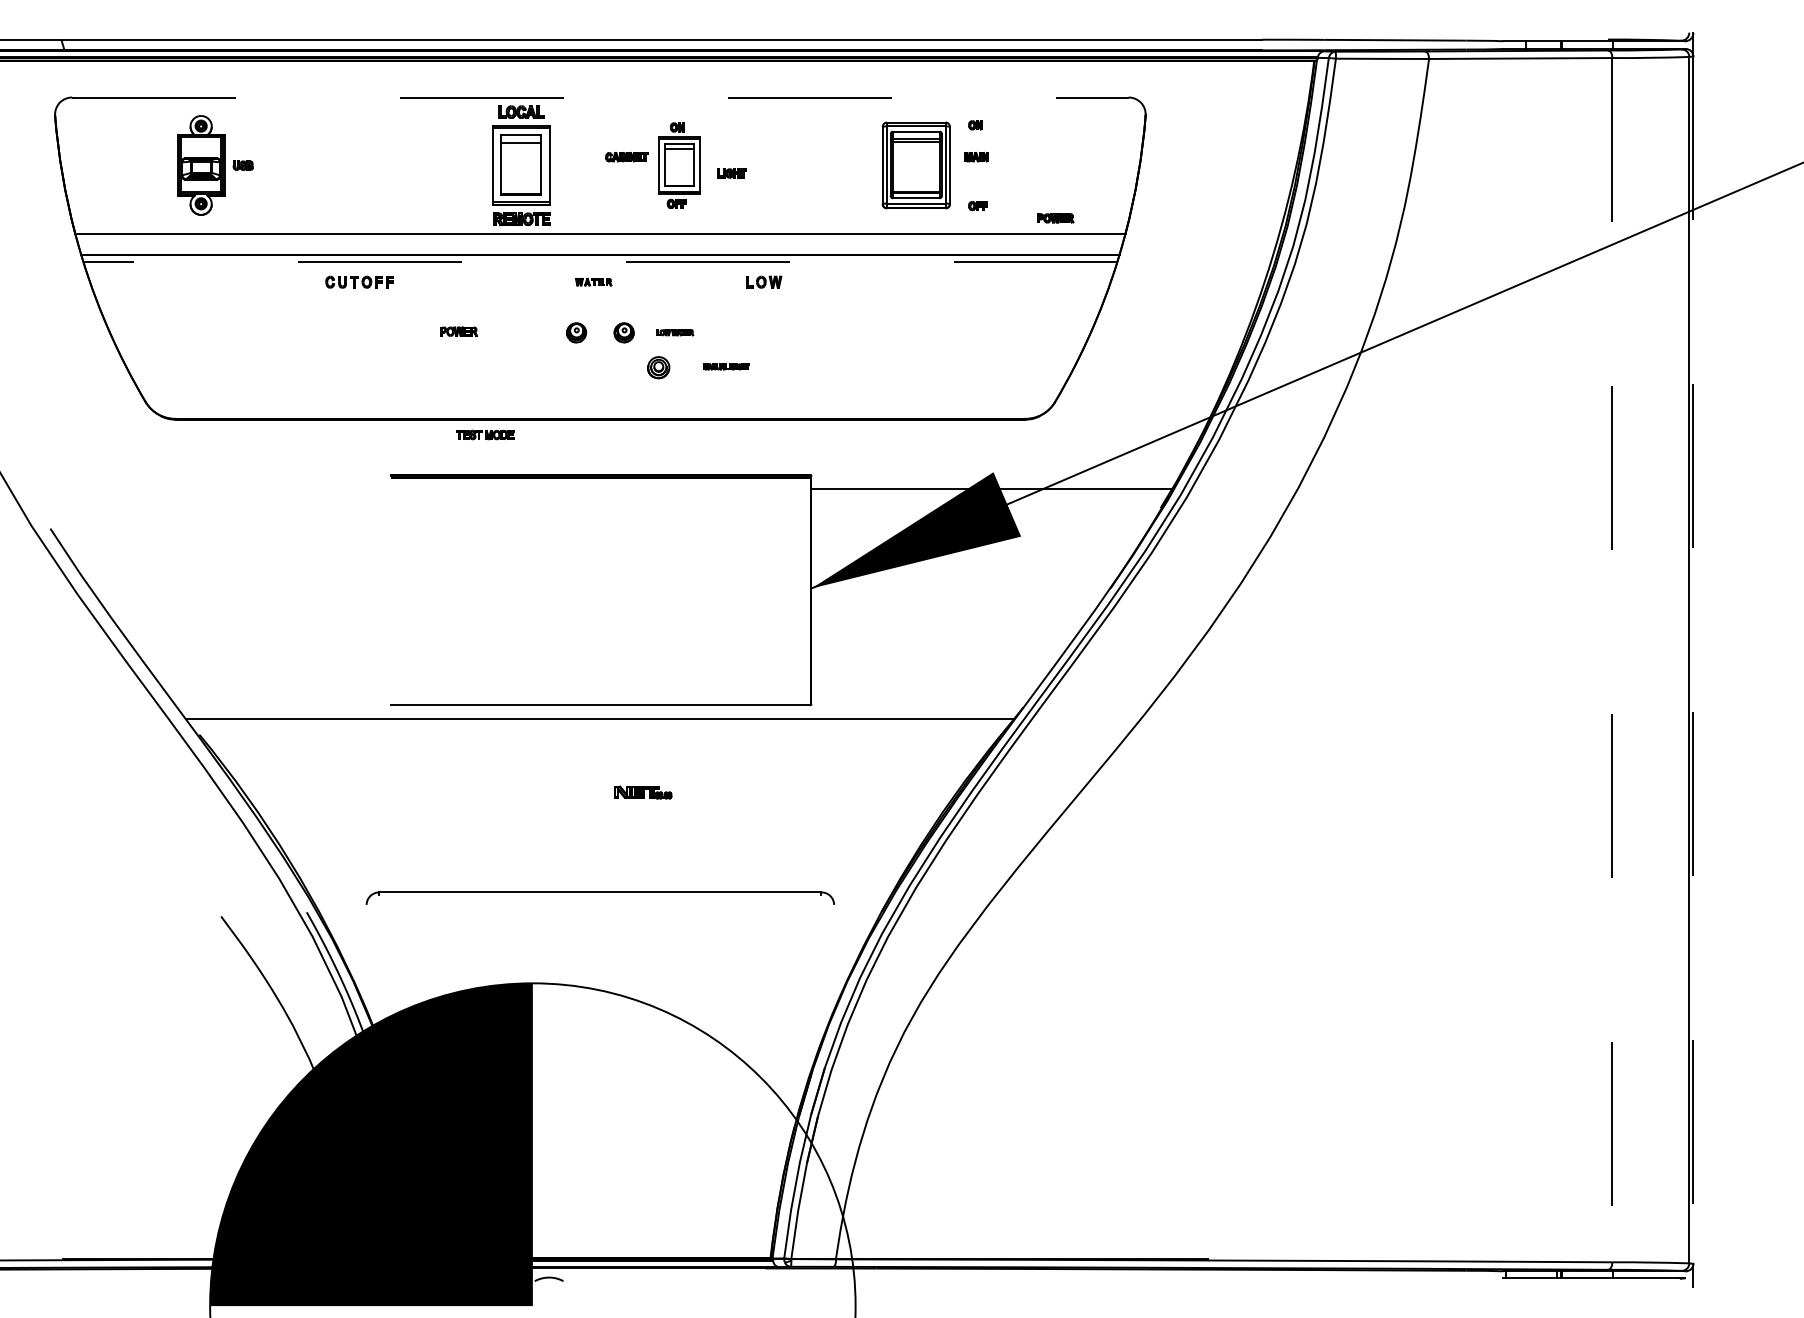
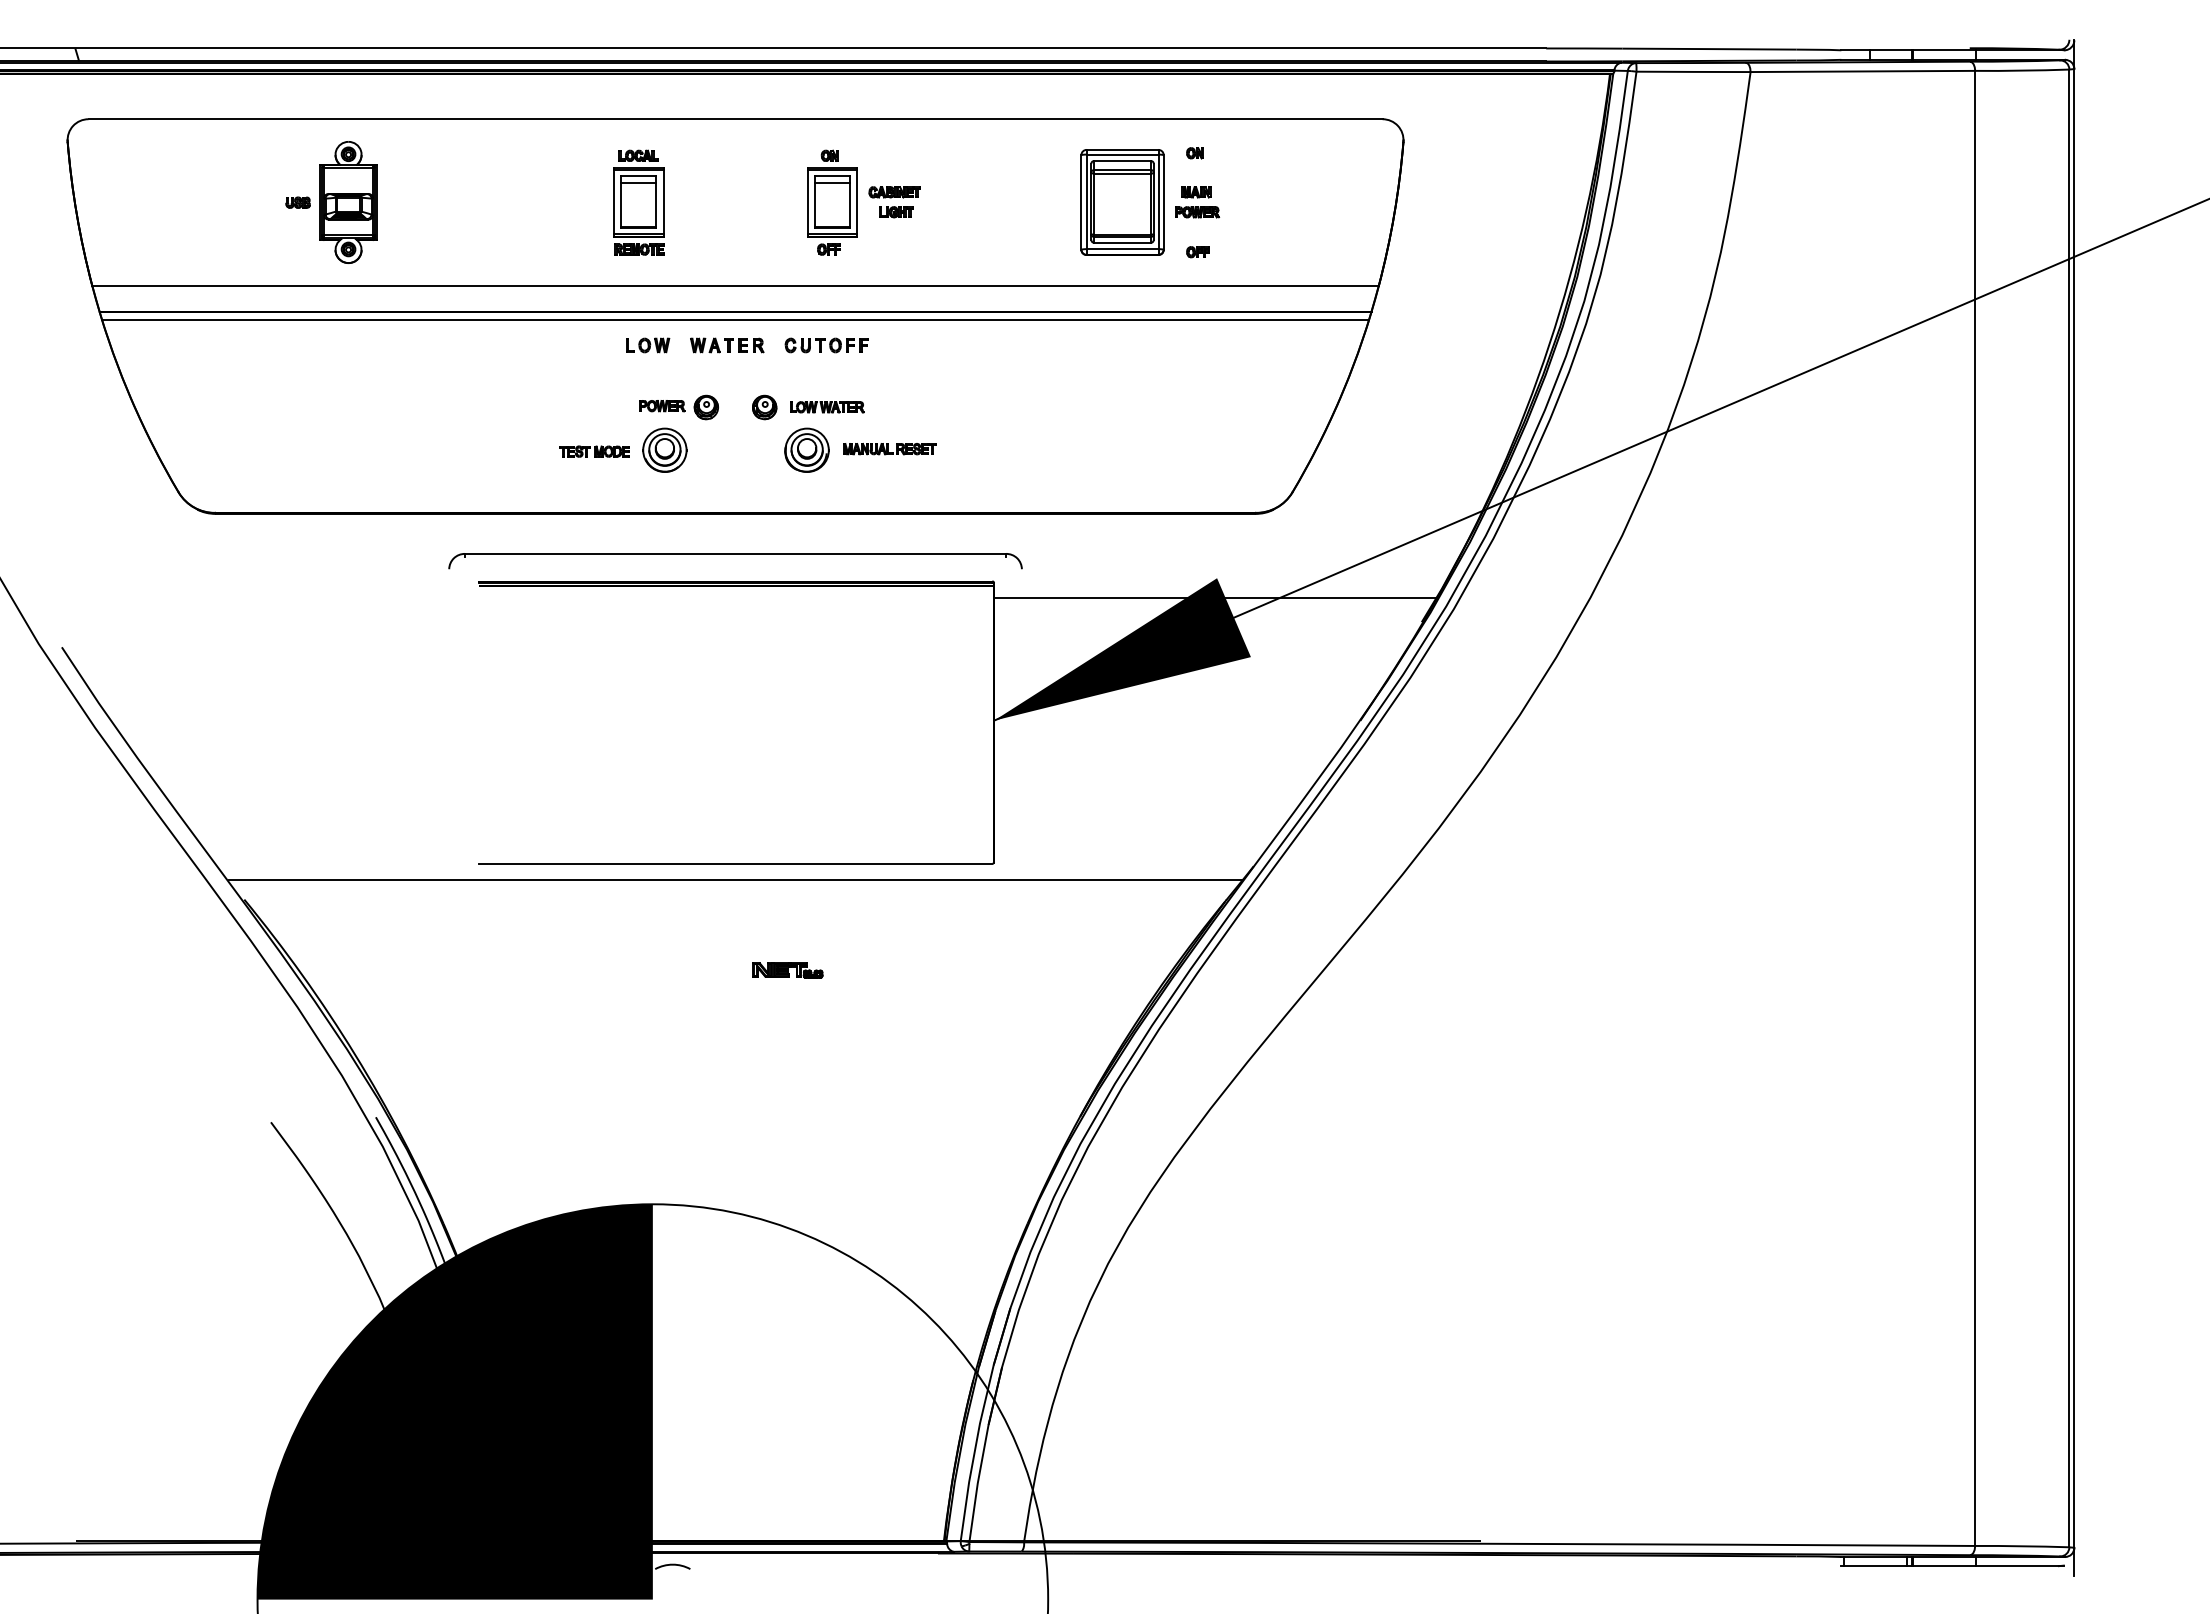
line: (601, 97) -> (736, 119), dashed -> solid
part: (626, 157) -> (894, 192), moved
part: (201, 165) -> (348, 202), moved
part: (521, 165) -> (638, 202), size x0.71
part: (1055, 218) -> (1197, 212), moved
line: (600, 261) -> (735, 320), dashed -> solid
part: (359, 282) -> (826, 345), moved
part: (593, 282) -> (727, 345), size x1.67
part: (764, 282) -> (648, 345), moved
part: (459, 332) -> (662, 406), moved
part: (675, 332) -> (827, 407), size x1.67
part: (542, 367) -> (664, 449), added
part: (658, 367) -> (806, 449), size x1.67
part: (726, 367) -> (889, 449), size x1.67
part: (485, 434) -> (594, 451), moved
line: (1612, 660) -> (1975, 808), dashed -> solid
line: (1693, 660) -> (2074, 808), dashed -> solid
part: (600, 892) -> (735, 554), moved

